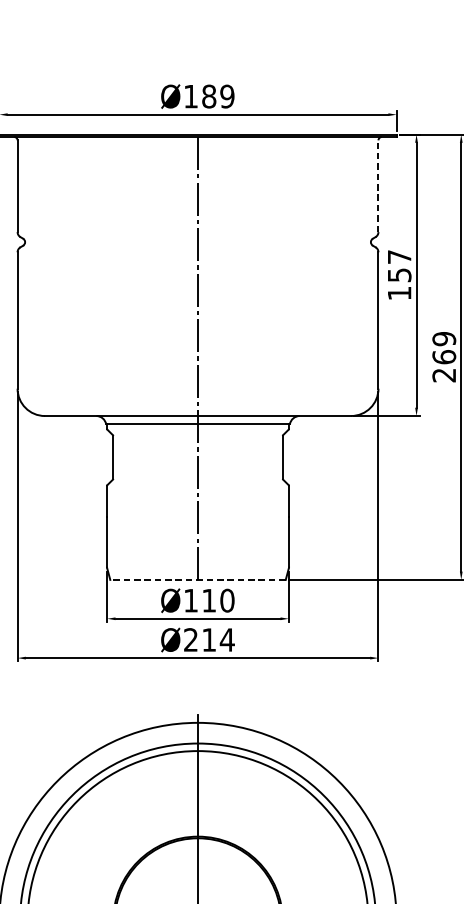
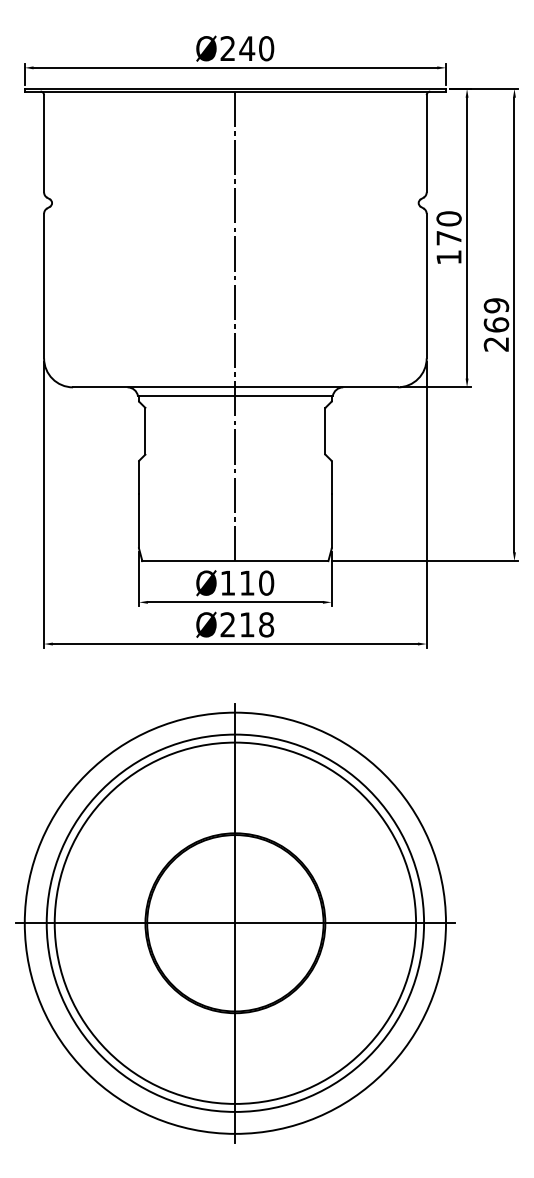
text: (209, 96) -> (247, 48), Ø189 -> Ø240
line: (378, 186) -> (426, 143), dashed -> solid
text: (399, 266) -> (448, 228), 157 -> 170
line: (197, 580) -> (234, 561), dashed -> solid
text: (227, 639) -> (266, 624), Ø214 -> Ø218

